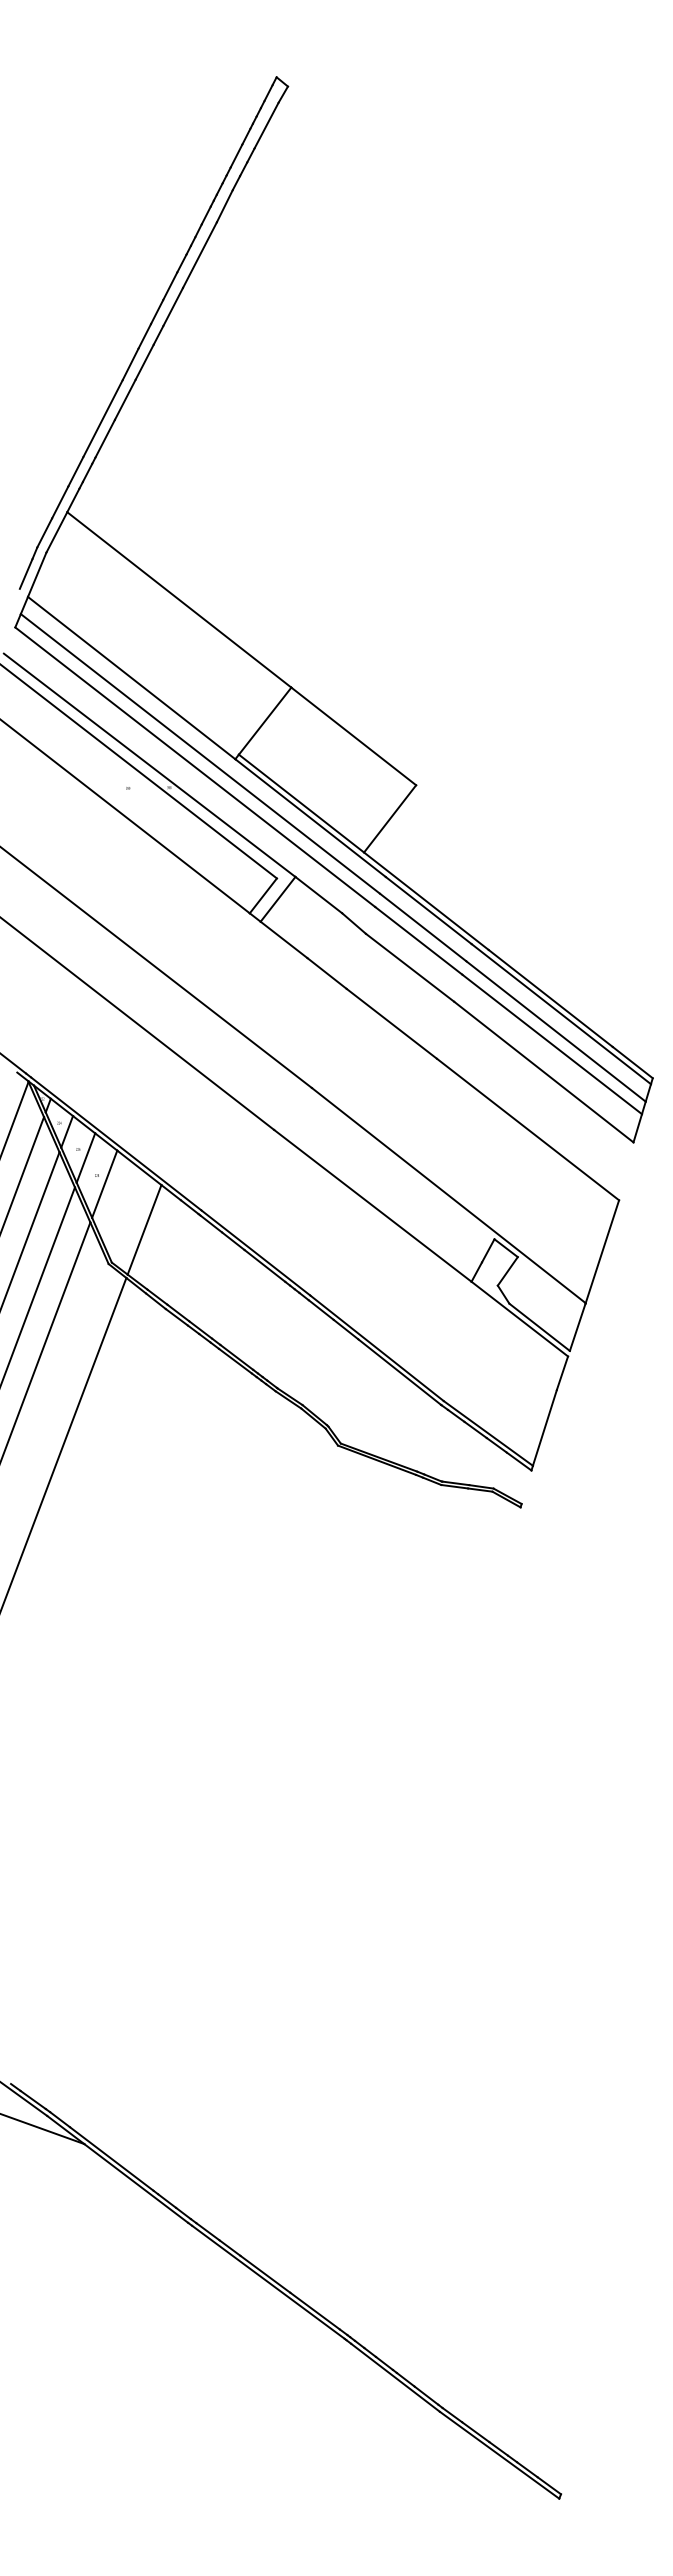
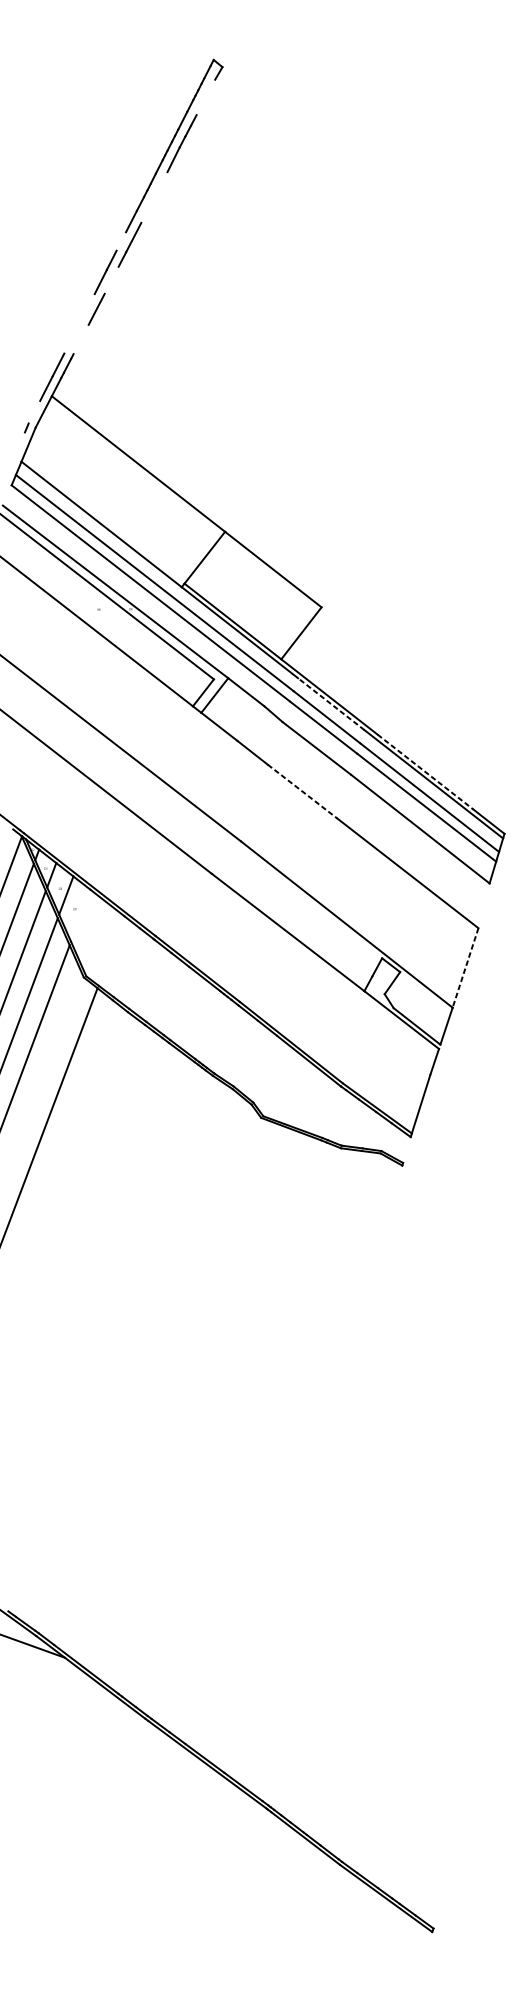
line: (266, 125) -> (205, 97), removed
line: (199, 254) -> (154, 197), removed
line: (157, 312) -> (121, 241), removed
line: (144, 361) -> (111, 279), removed
line: (102, 418) -> (79, 323), removed
line: (104, 438) -> (80, 339), removed
line: (44, 532) -> (34, 411), removed
line: (25, 573) -> (19, 443), removed
line: (428, 910) -> (331, 704), solid -> dashed
line: (550, 998) -> (425, 772), solid -> dashed
line: (392, 1024) -> (303, 792), solid -> dashed
line: (104, 1183) -> (80, 915), removed
line: (144, 1229) -> (111, 950), removed
line: (602, 1252) -> (465, 968), solid -> dashed

